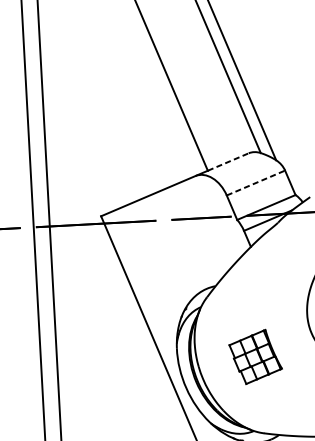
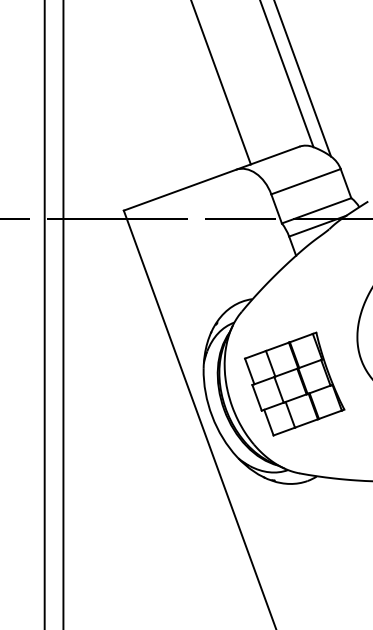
line: (228, 161) -> (275, 155), dashed -> solid
line: (256, 182) -> (306, 181), dashed -> solid
part: (255, 356) -> (294, 383), size x1.67

